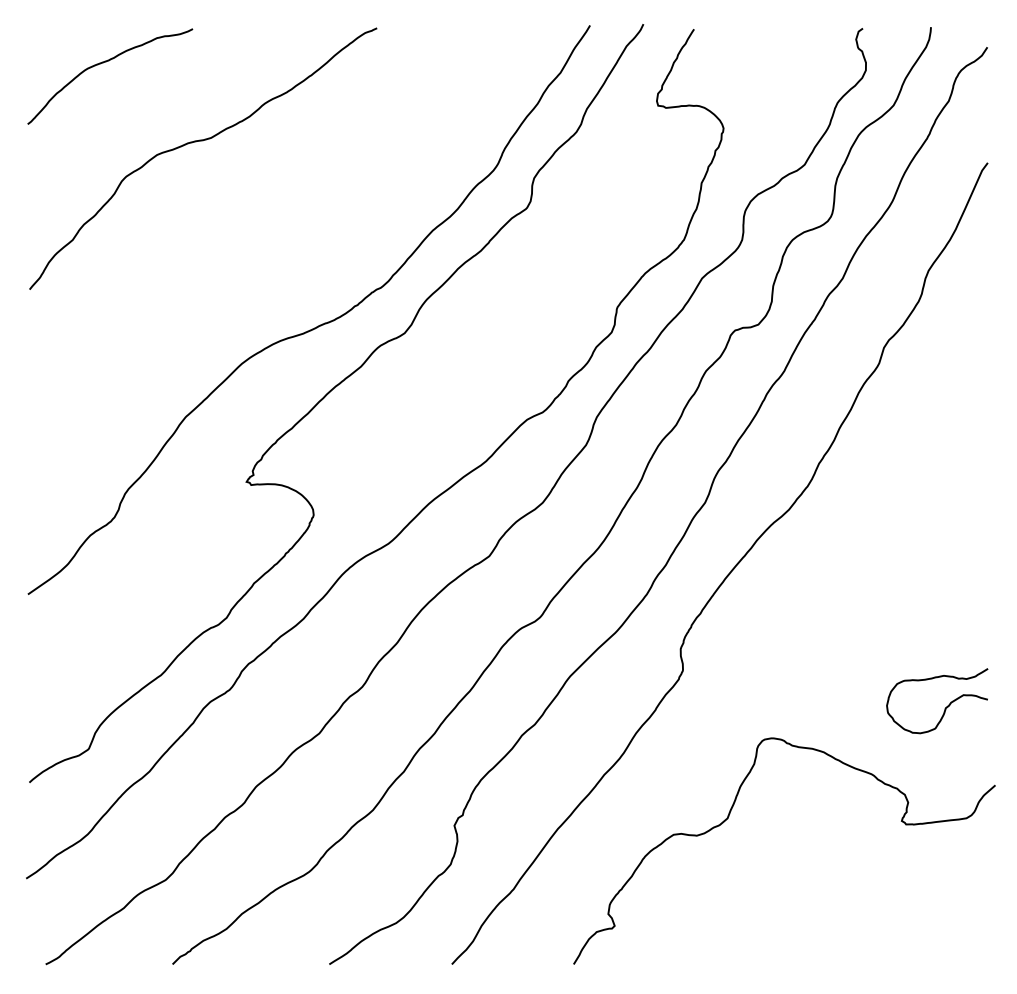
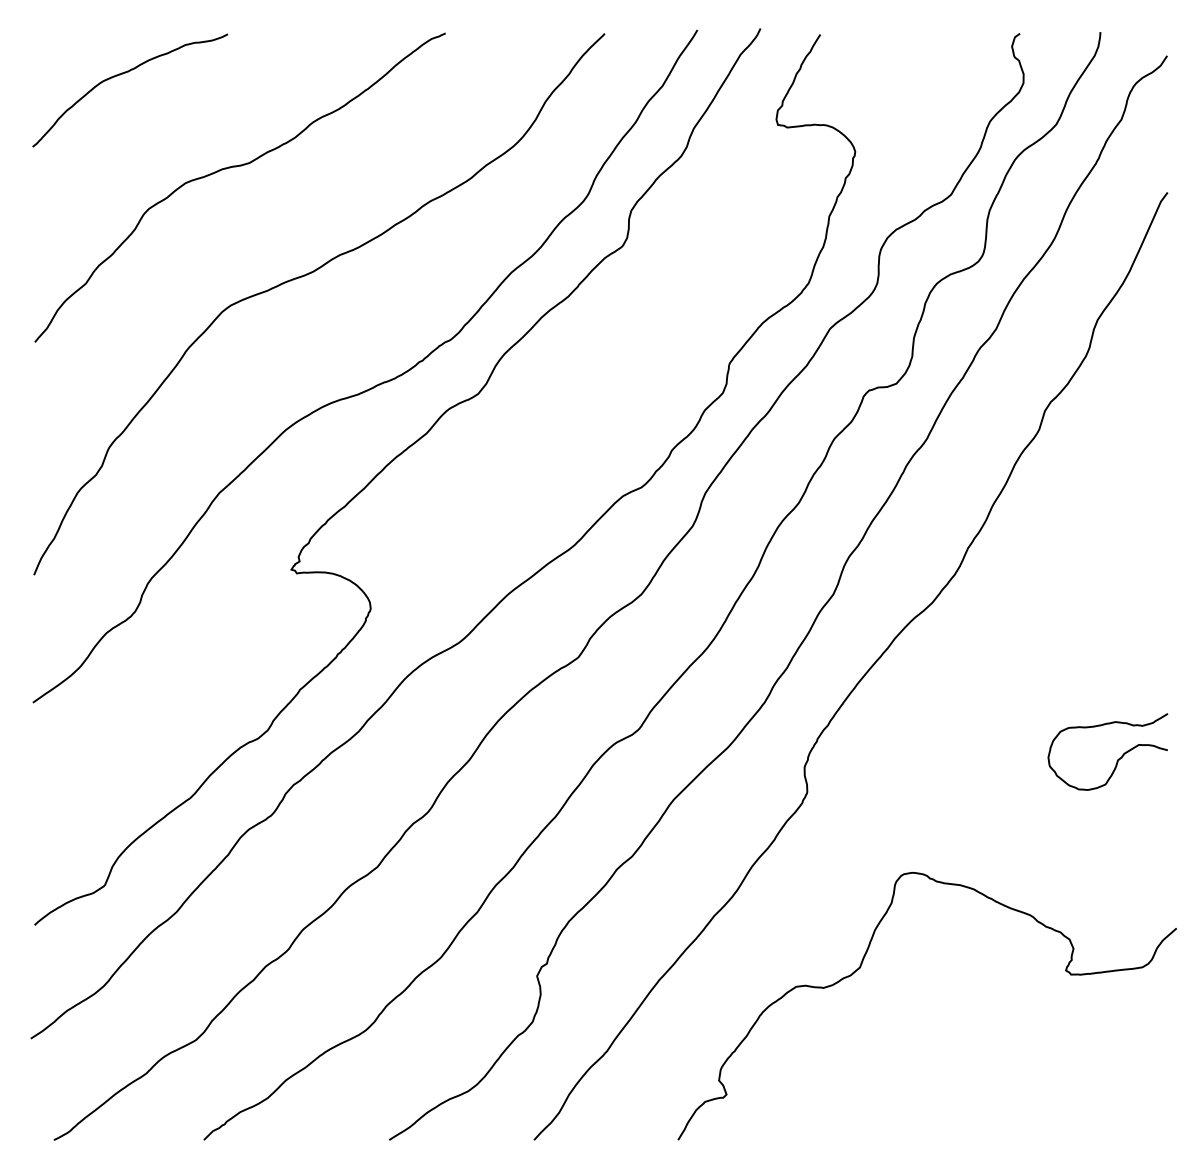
curve: (259, 233) -> (306, 275), added
curve: (944, 708) -> (1116, 760), moved

